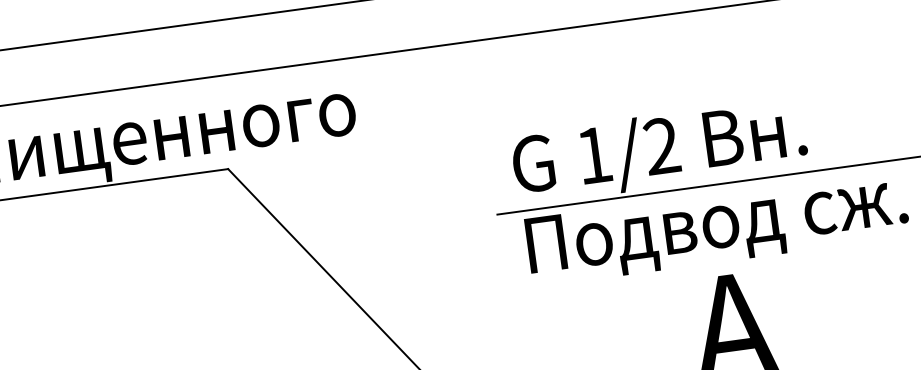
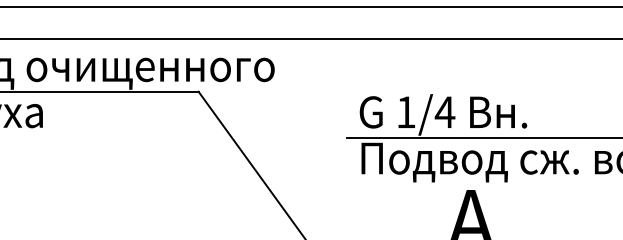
text: (660, 144) -> (444, 111), 1/2 -> 1/4

